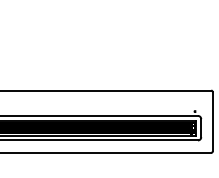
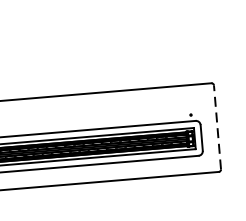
line: (212, 121) -> (216, 127), solid -> dashed

